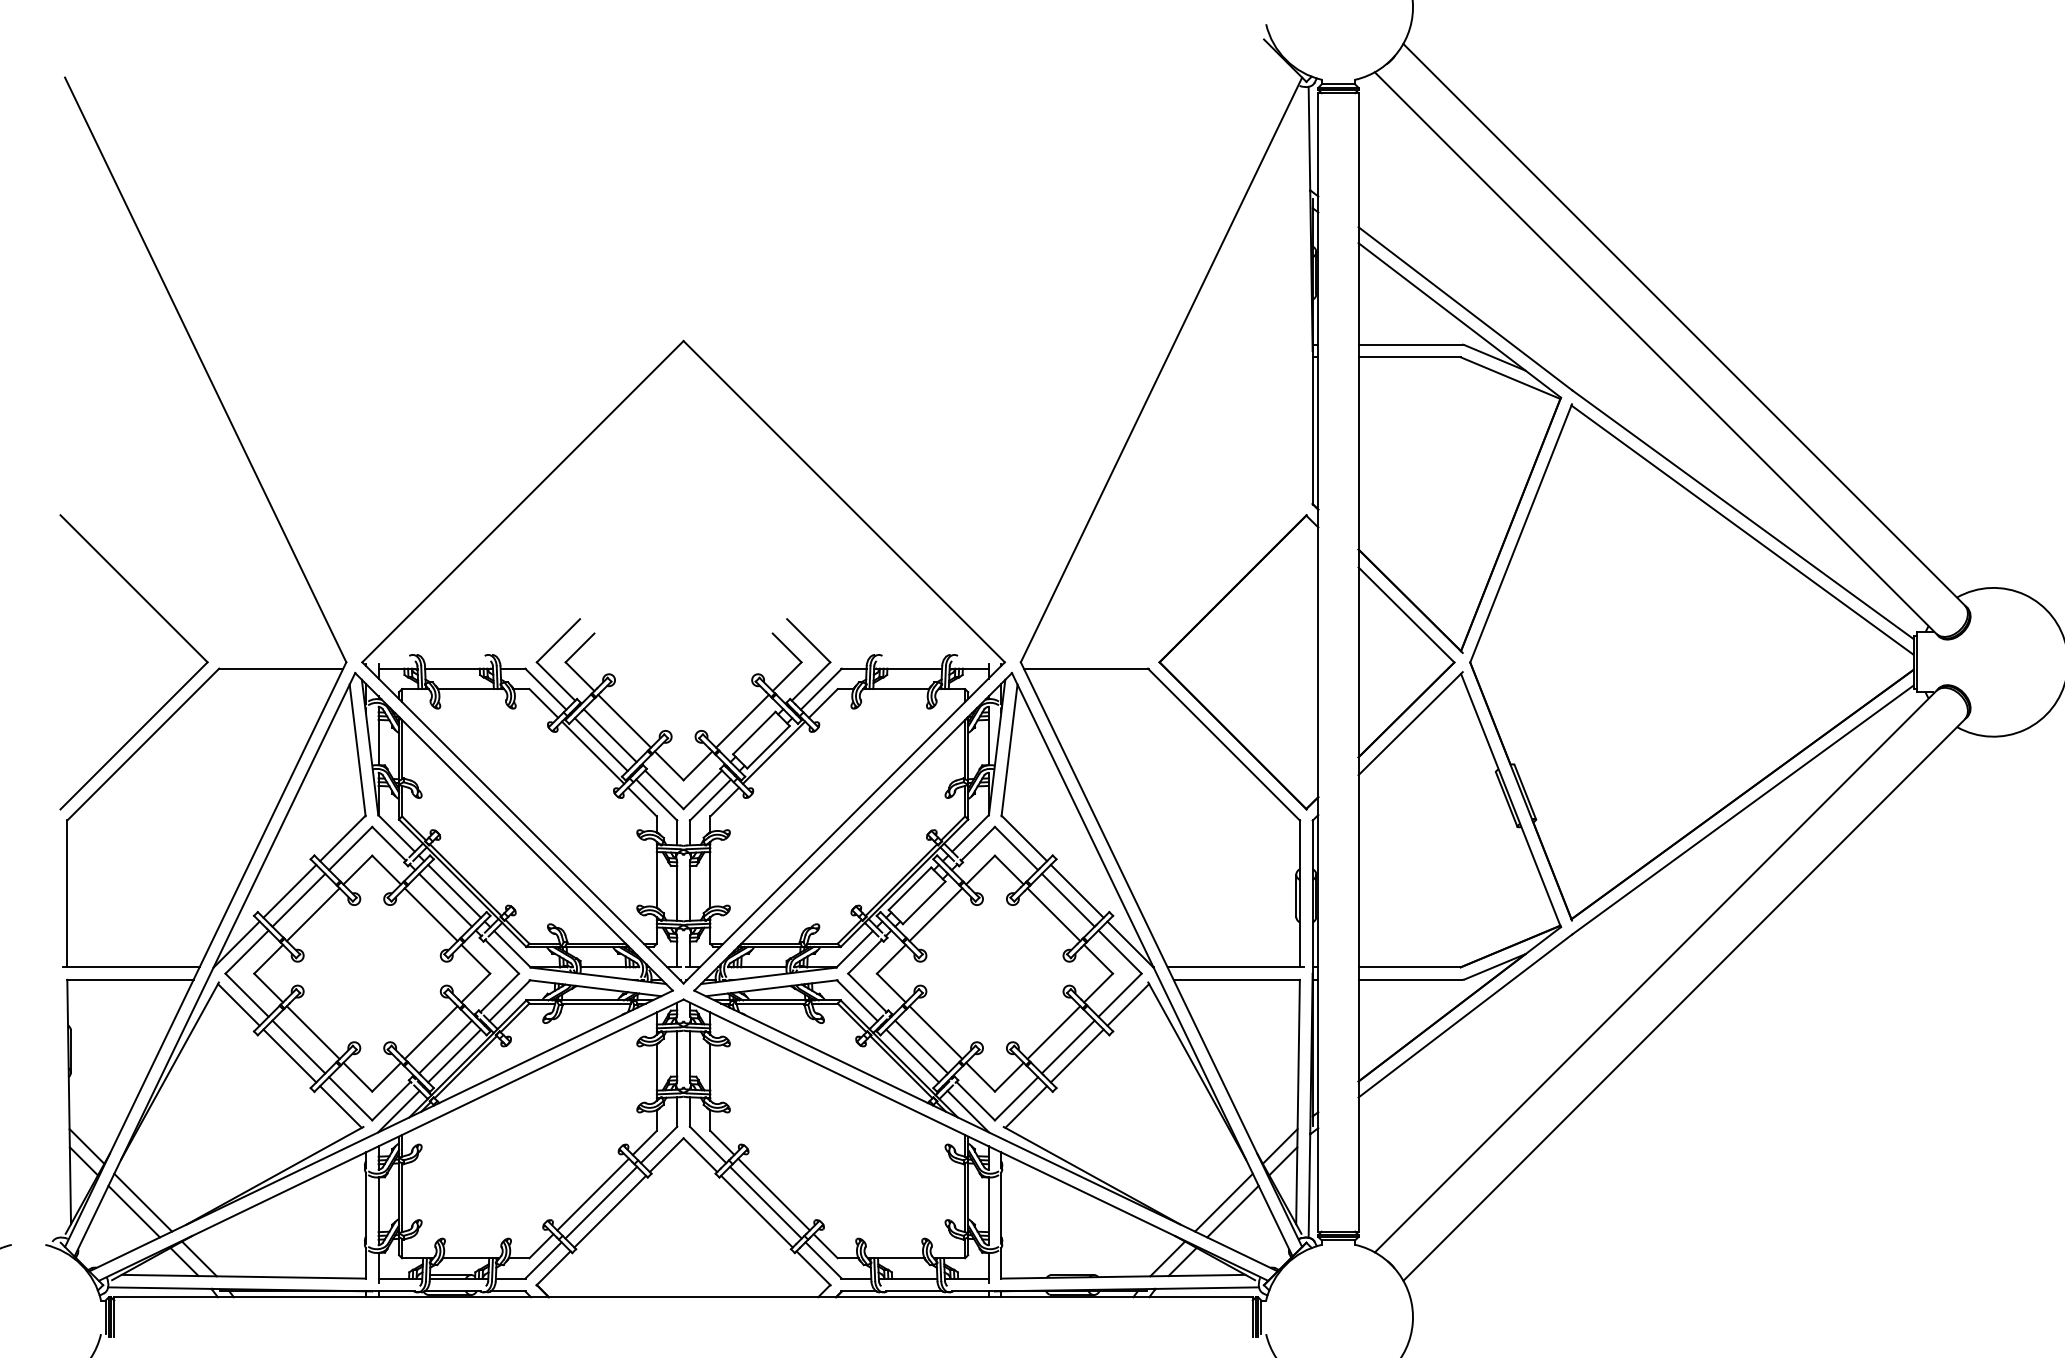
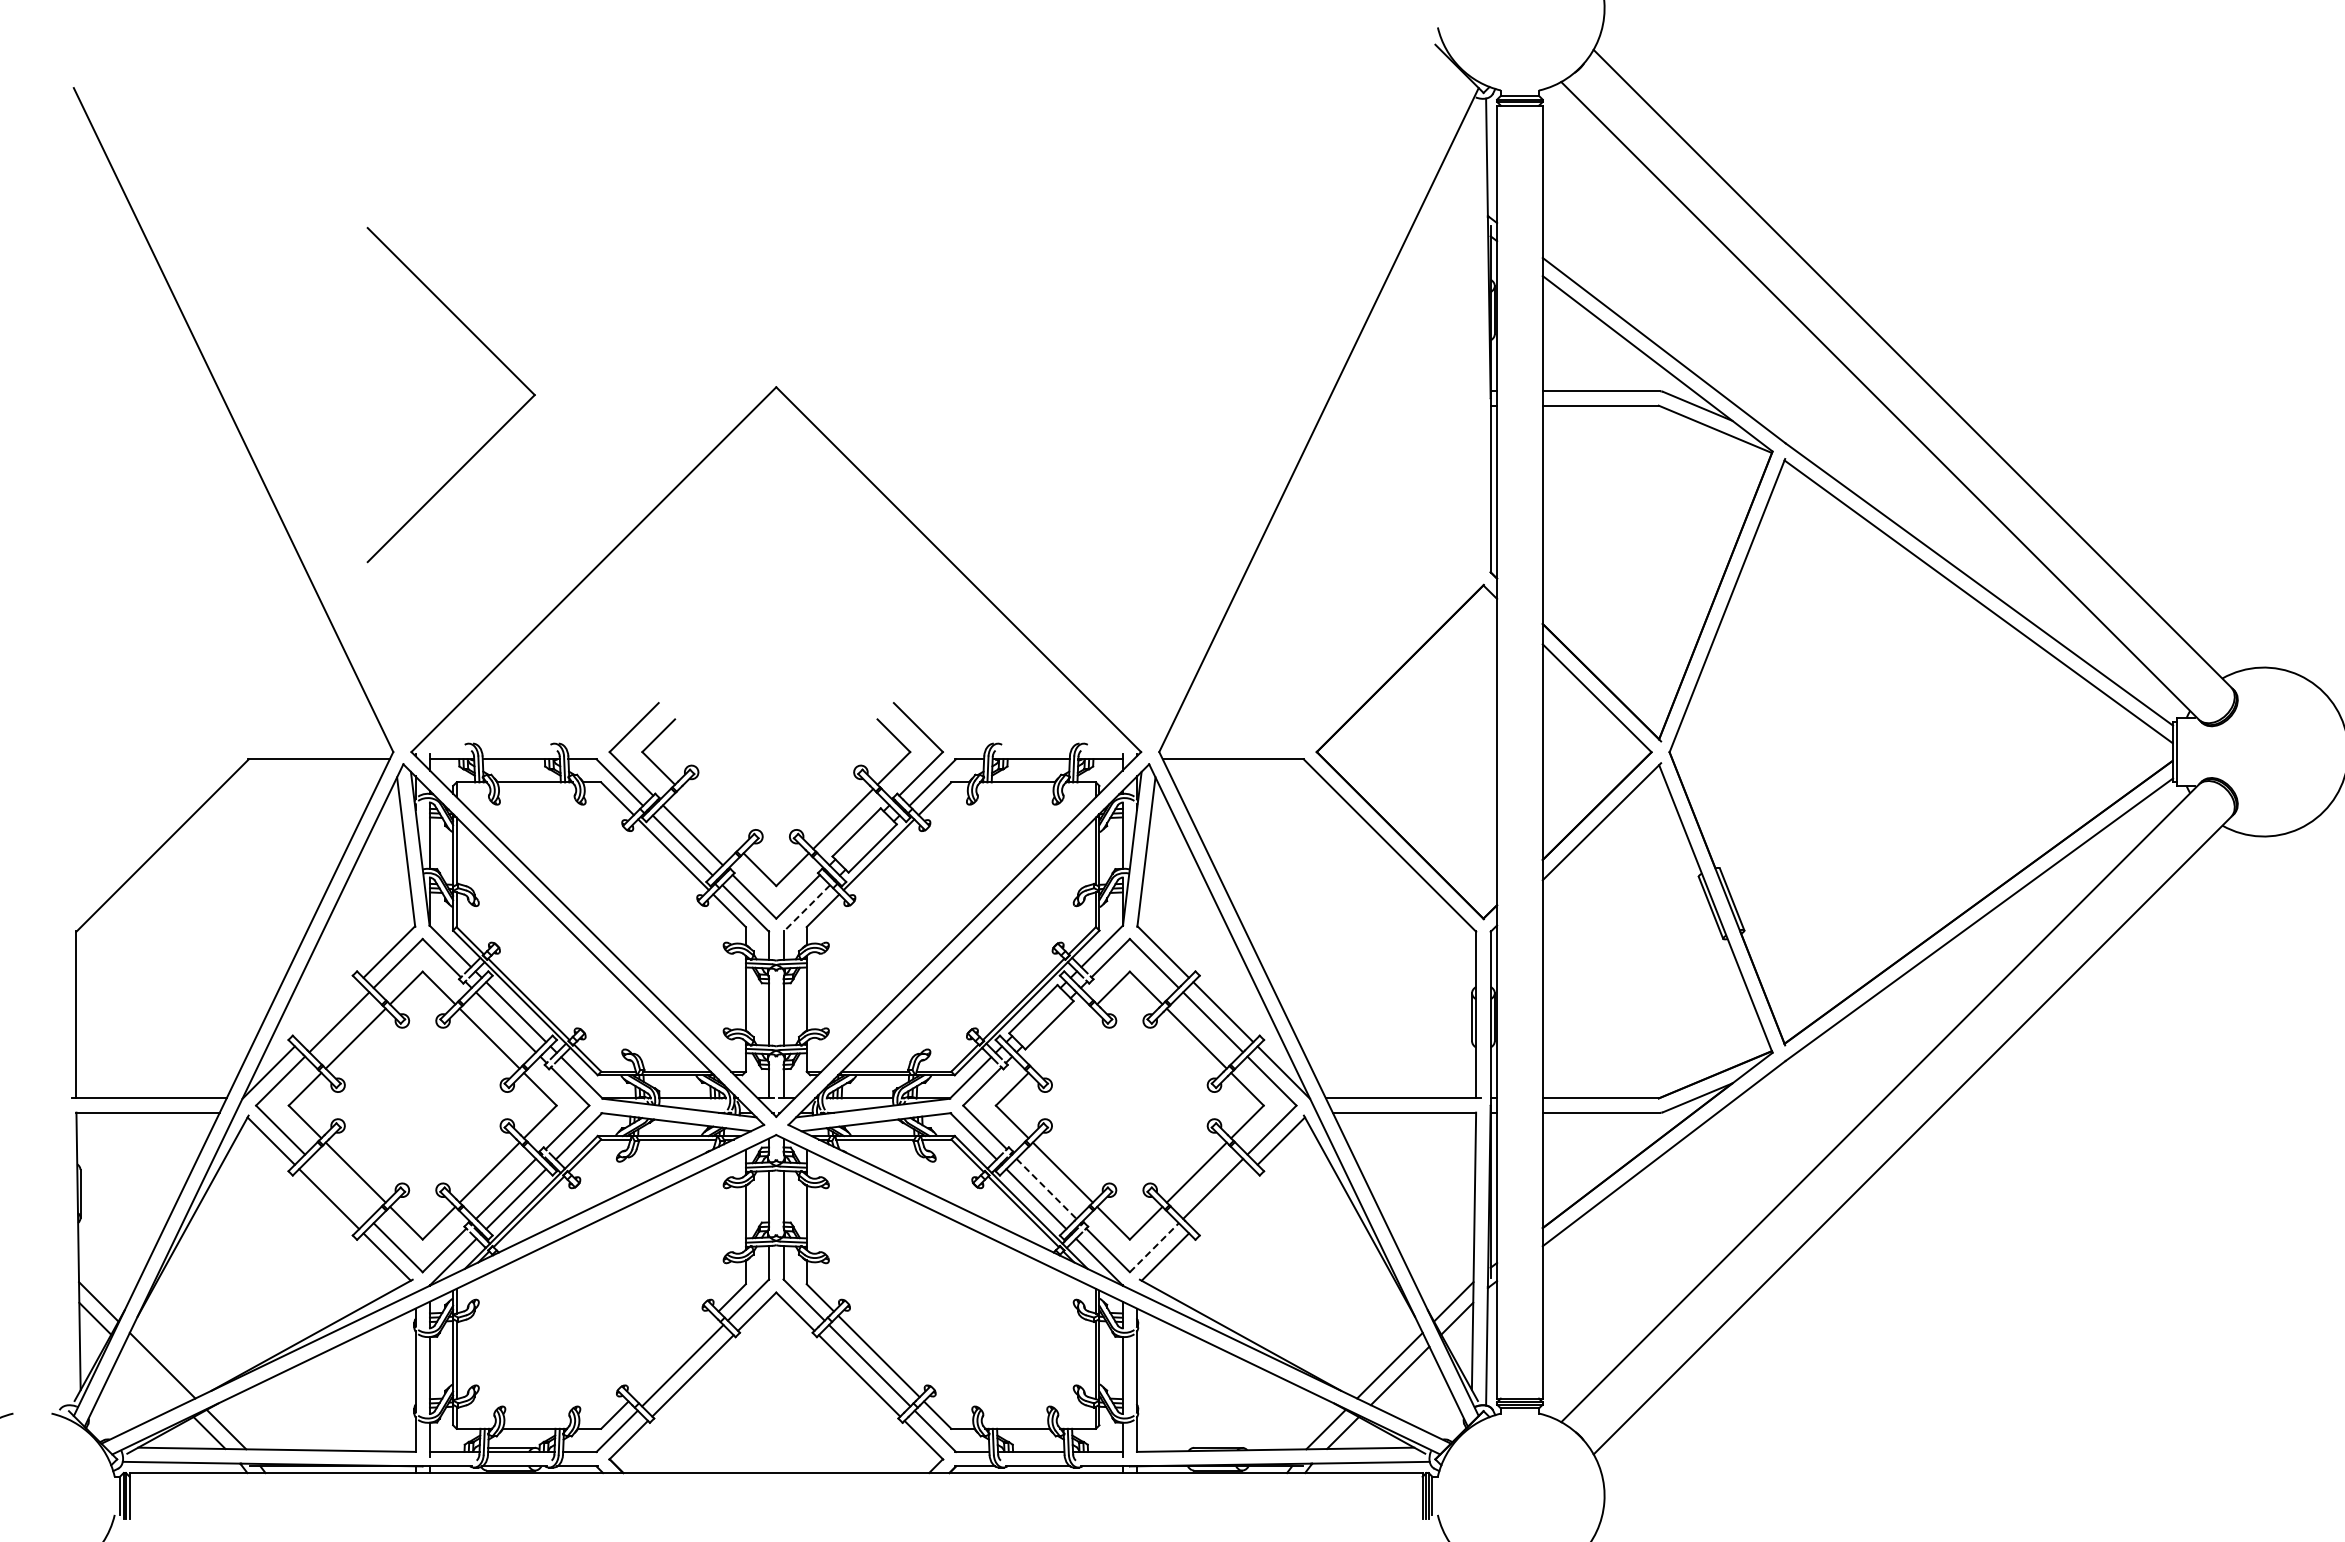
part: (169, 698) -> (491, 436), moved
line: (624, 721) -> (709, 819), removed
line: (710, 800) -> (806, 908), solid -> dashed
line: (290, 891) -> (329, 1012), removed
line: (935, 914) -> (1062, 1038), removed
line: (298, 1046) -> (339, 1188), removed
line: (921, 1047) -> (1046, 1189), solid -> dashed
line: (1077, 1056) -> (1223, 1199), removed
line: (1016, 1098) -> (1154, 1247), solid -> dashed
line: (593, 1194) -> (673, 1356), removed
line: (134, 1211) -> (152, 1375), removed

